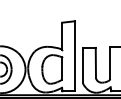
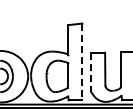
line: (75, 56) -> (82, 62), solid -> dashed
line: (83, 65) -> (91, 72), solid -> dashed

